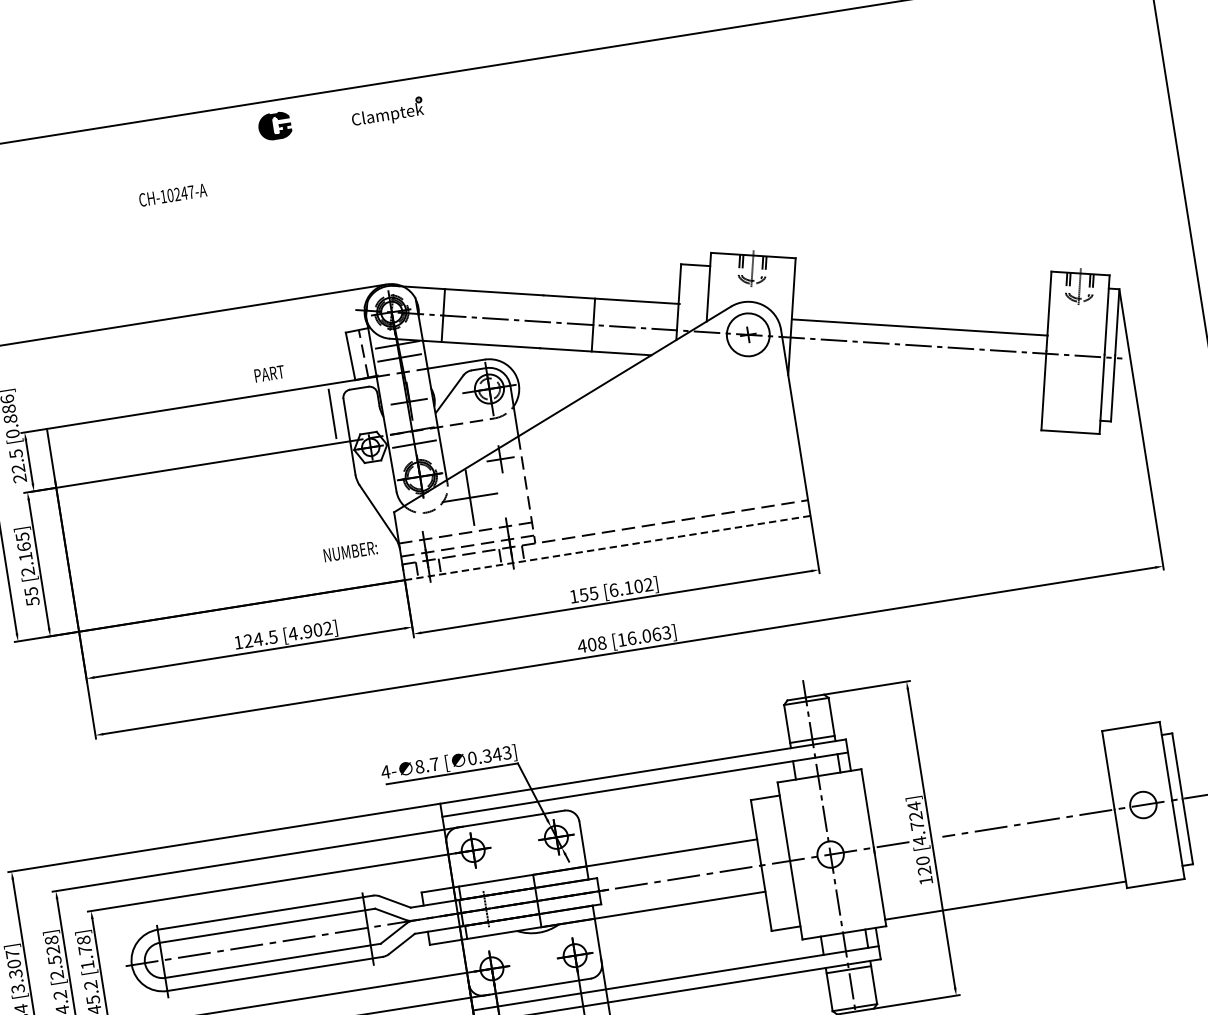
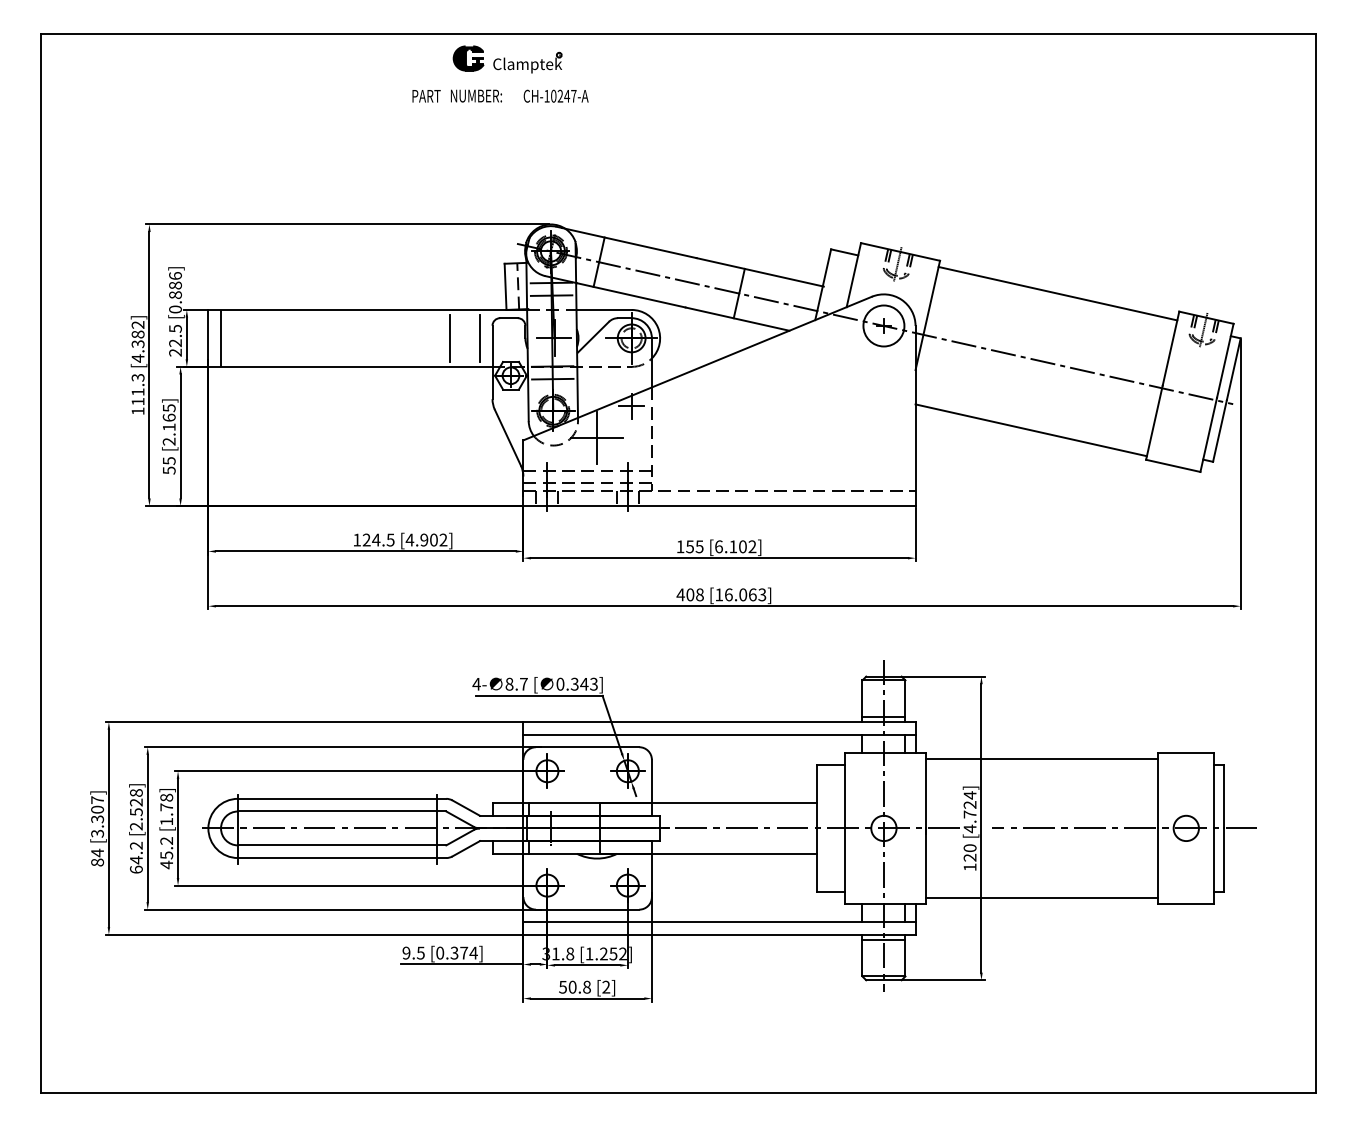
part: (387, 112) -> (527, 62), moved
text: (172, 194) -> (555, 95), moved
line: (919, 327) -> (1057, 293), moved
text: (269, 374) -> (426, 96), moved
line: (301, 418) -> (449, 338), added
line: (917, 418) -> (1030, 430), added
line: (65, 455) -> (221, 337), added
line: (607, 548) -> (719, 506), dashed -> solid
text: (350, 551) -> (476, 95), moved
line: (982, 756) -> (1041, 758), added

